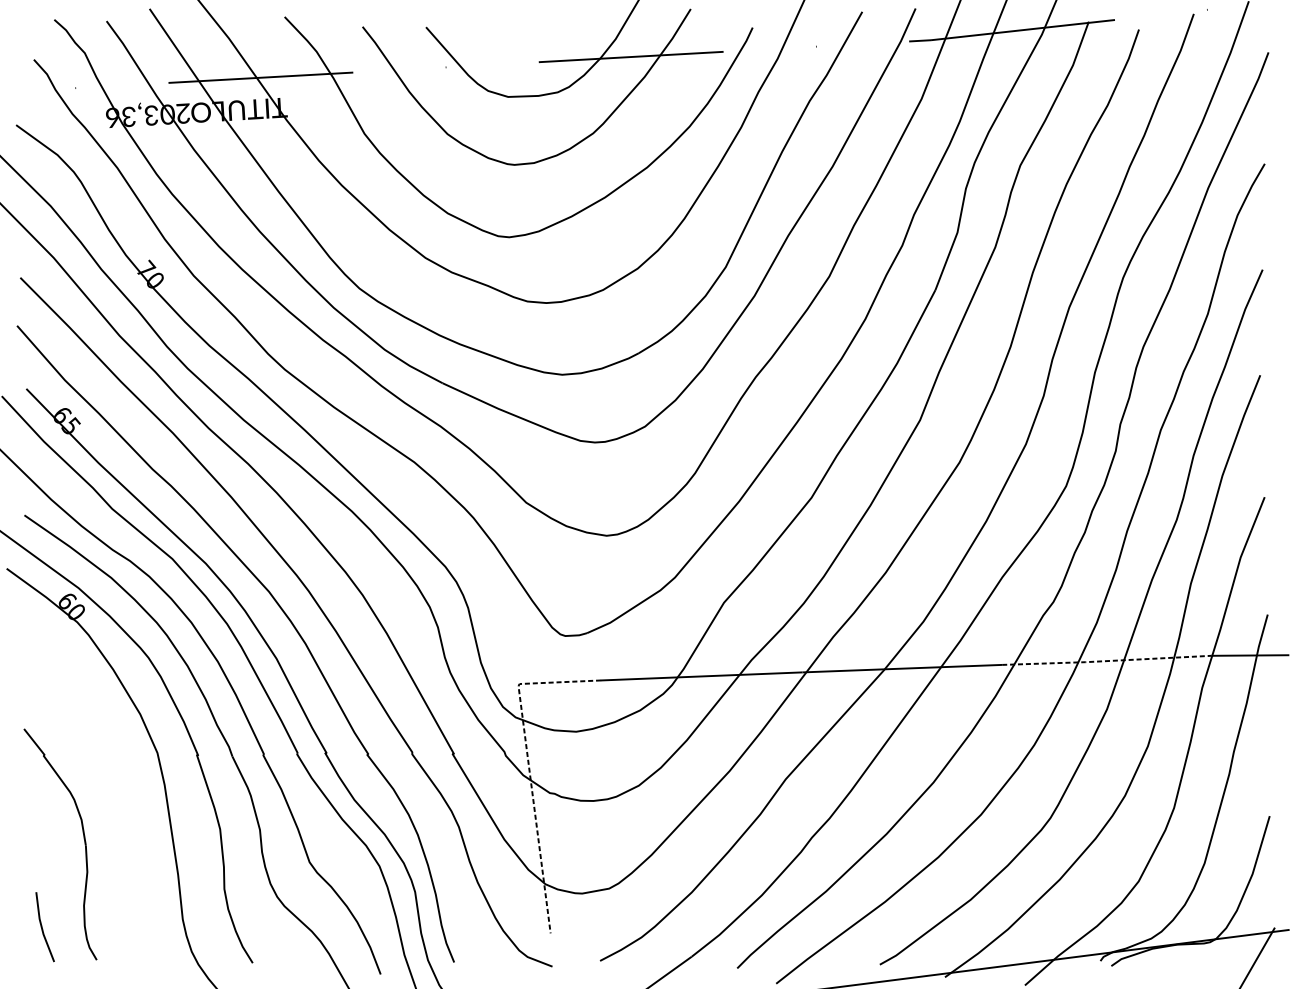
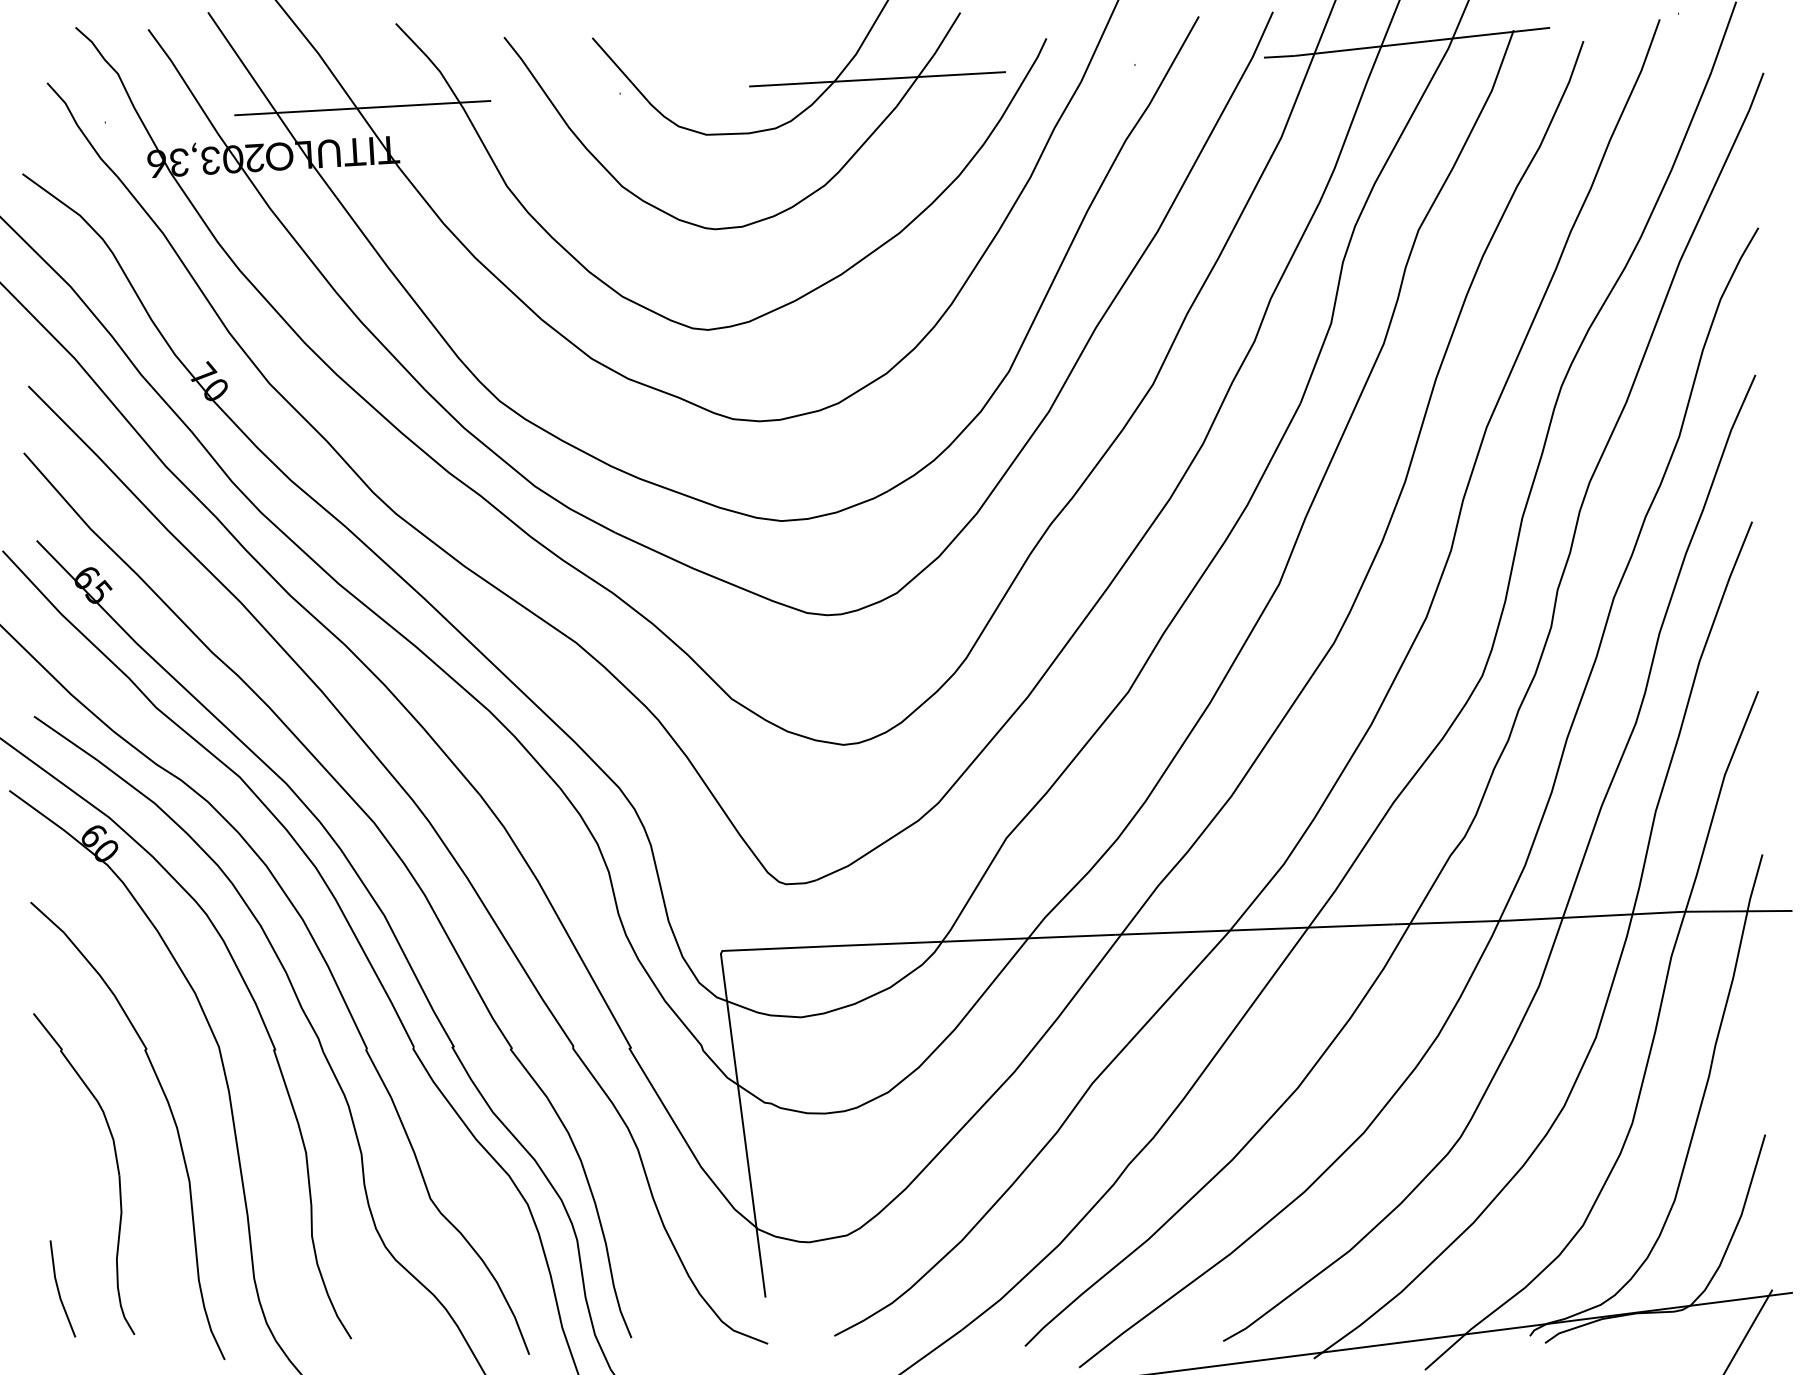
line: (1106, 661) -> (1538, 919), dashed -> solid
line: (529, 767) -> (735, 1066), dashed -> solid
curve: (123, 802) -> (171, 1115), added

